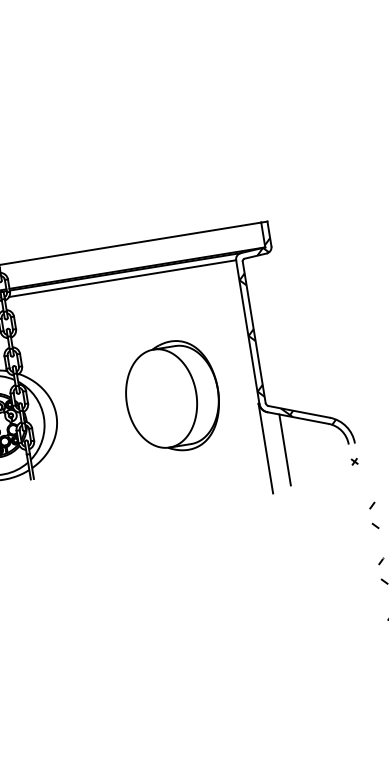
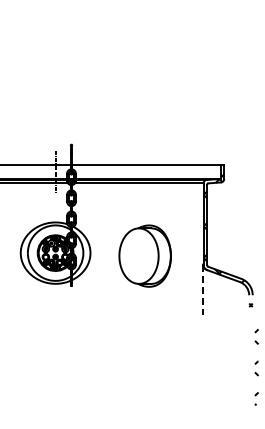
part: (171, 395) -> (144, 255), moved
line: (266, 449) -> (203, 290), solid -> dashed
line: (284, 449) -> (213, 292), removed

